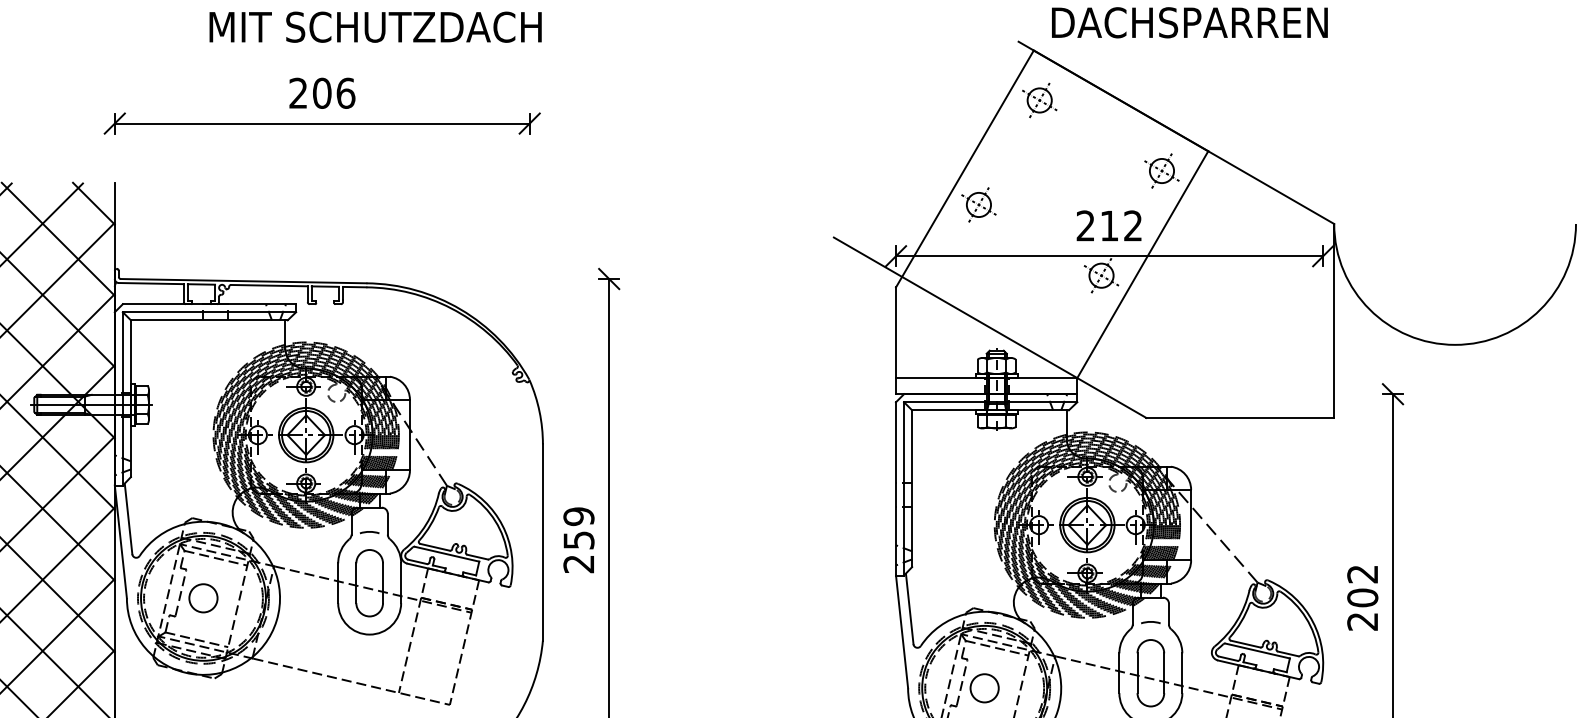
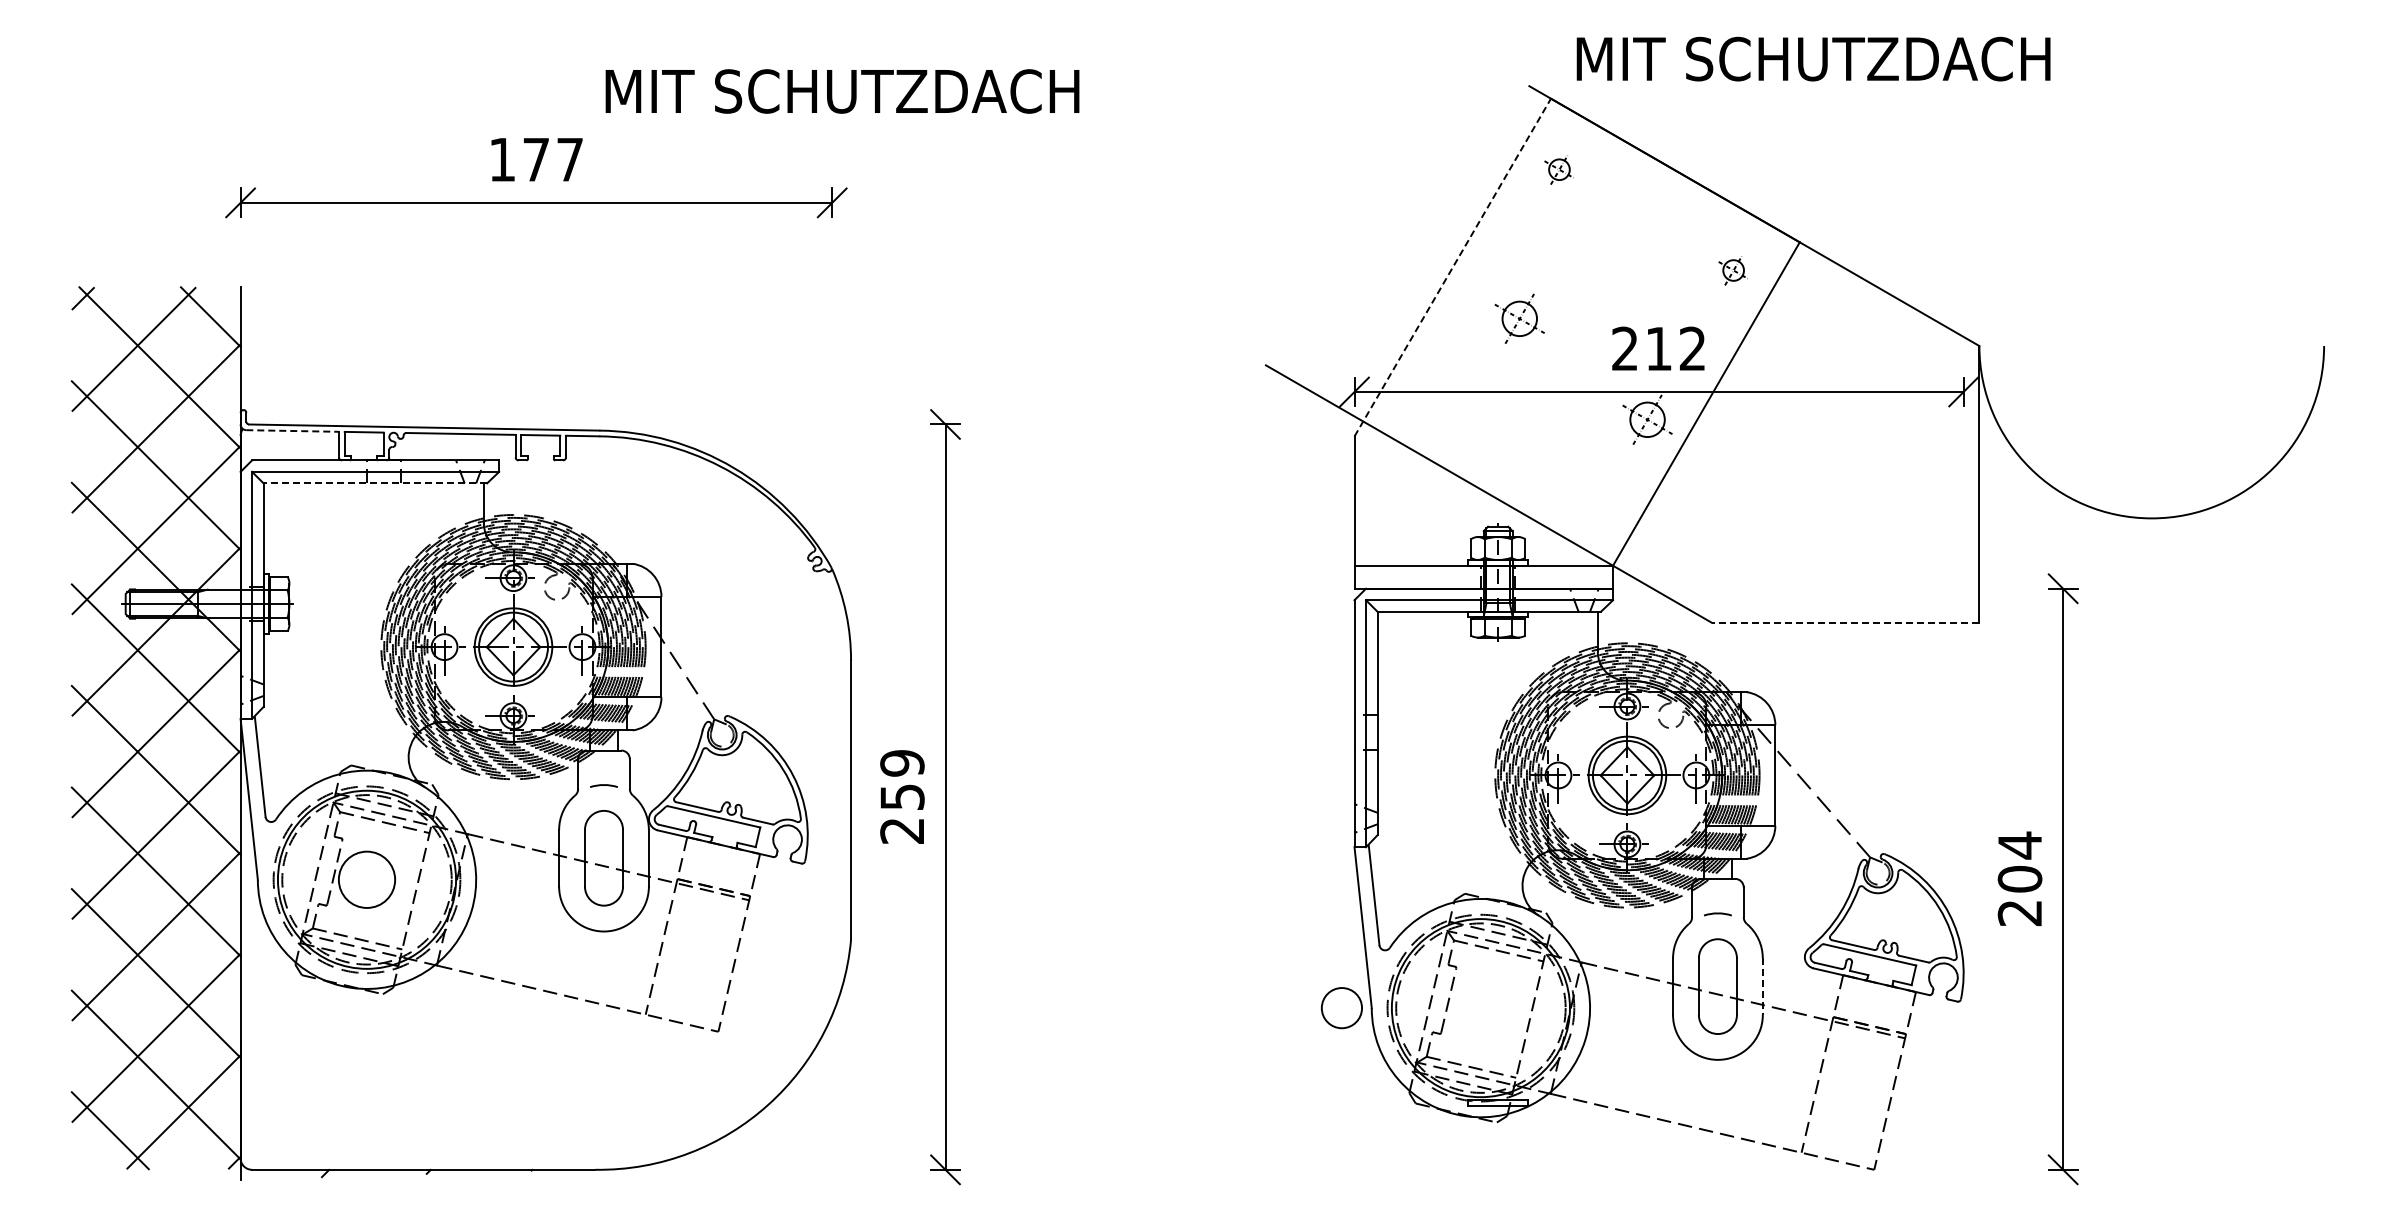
text: (1220, 22) -> (1816, 58), DACHSPARREN -> MIT SCHUTZDACH
text: (375, 27) -> (842, 91), moved
text: (322, 93) -> (536, 159), 206 -> 177
part: (1039, 100) -> (1559, 169), size x0.6
line: (965, 168) -> (1453, 267), solid -> dashed
part: (1161, 171) -> (1733, 270), size x0.6
part: (978, 204) -> (1519, 318), moved
line: (151, 283) -> (293, 431), solid -> dashed
line: (209, 320) -> (375, 483), solid -> dashed
line: (1240, 417) -> (1845, 622), solid -> dashed
text: (1362, 574) -> (2019, 845), 202 -> 204
circle: (203, 598) -> (366, 879), size x1.4
line: (1182, 673) -> (1762, 987), solid -> dashed
circle: (984, 688) -> (1341, 1008), moved

